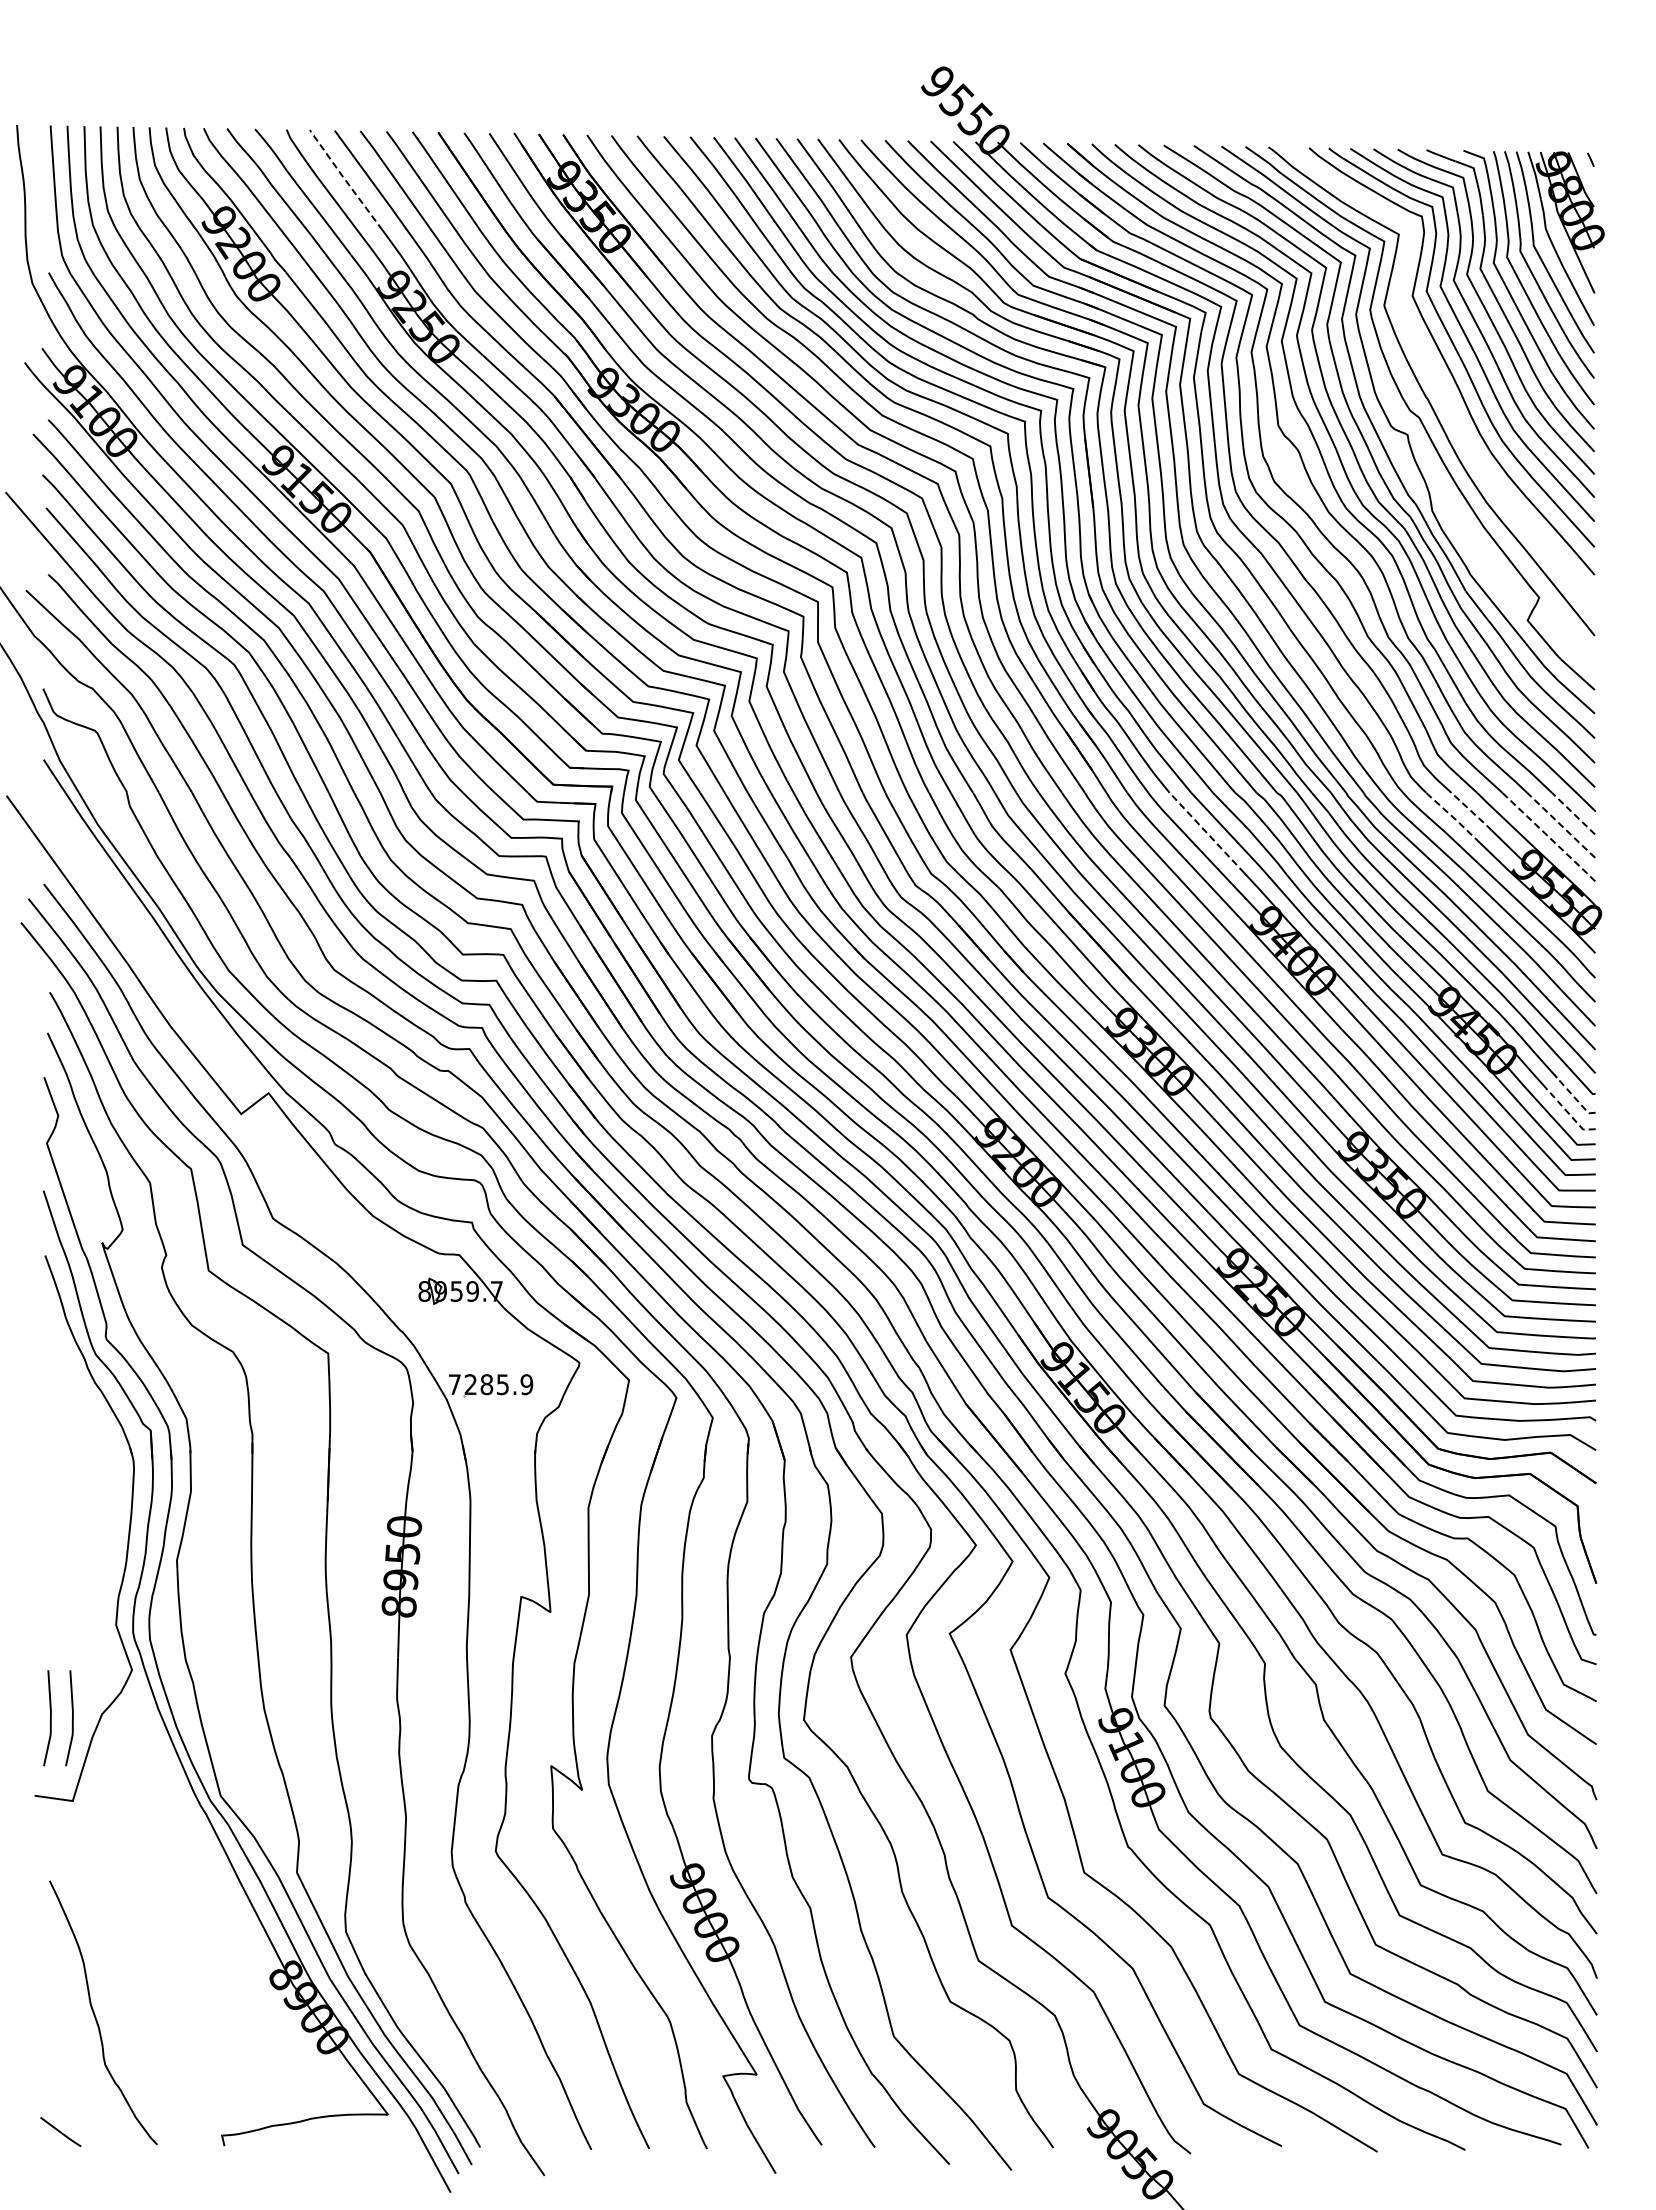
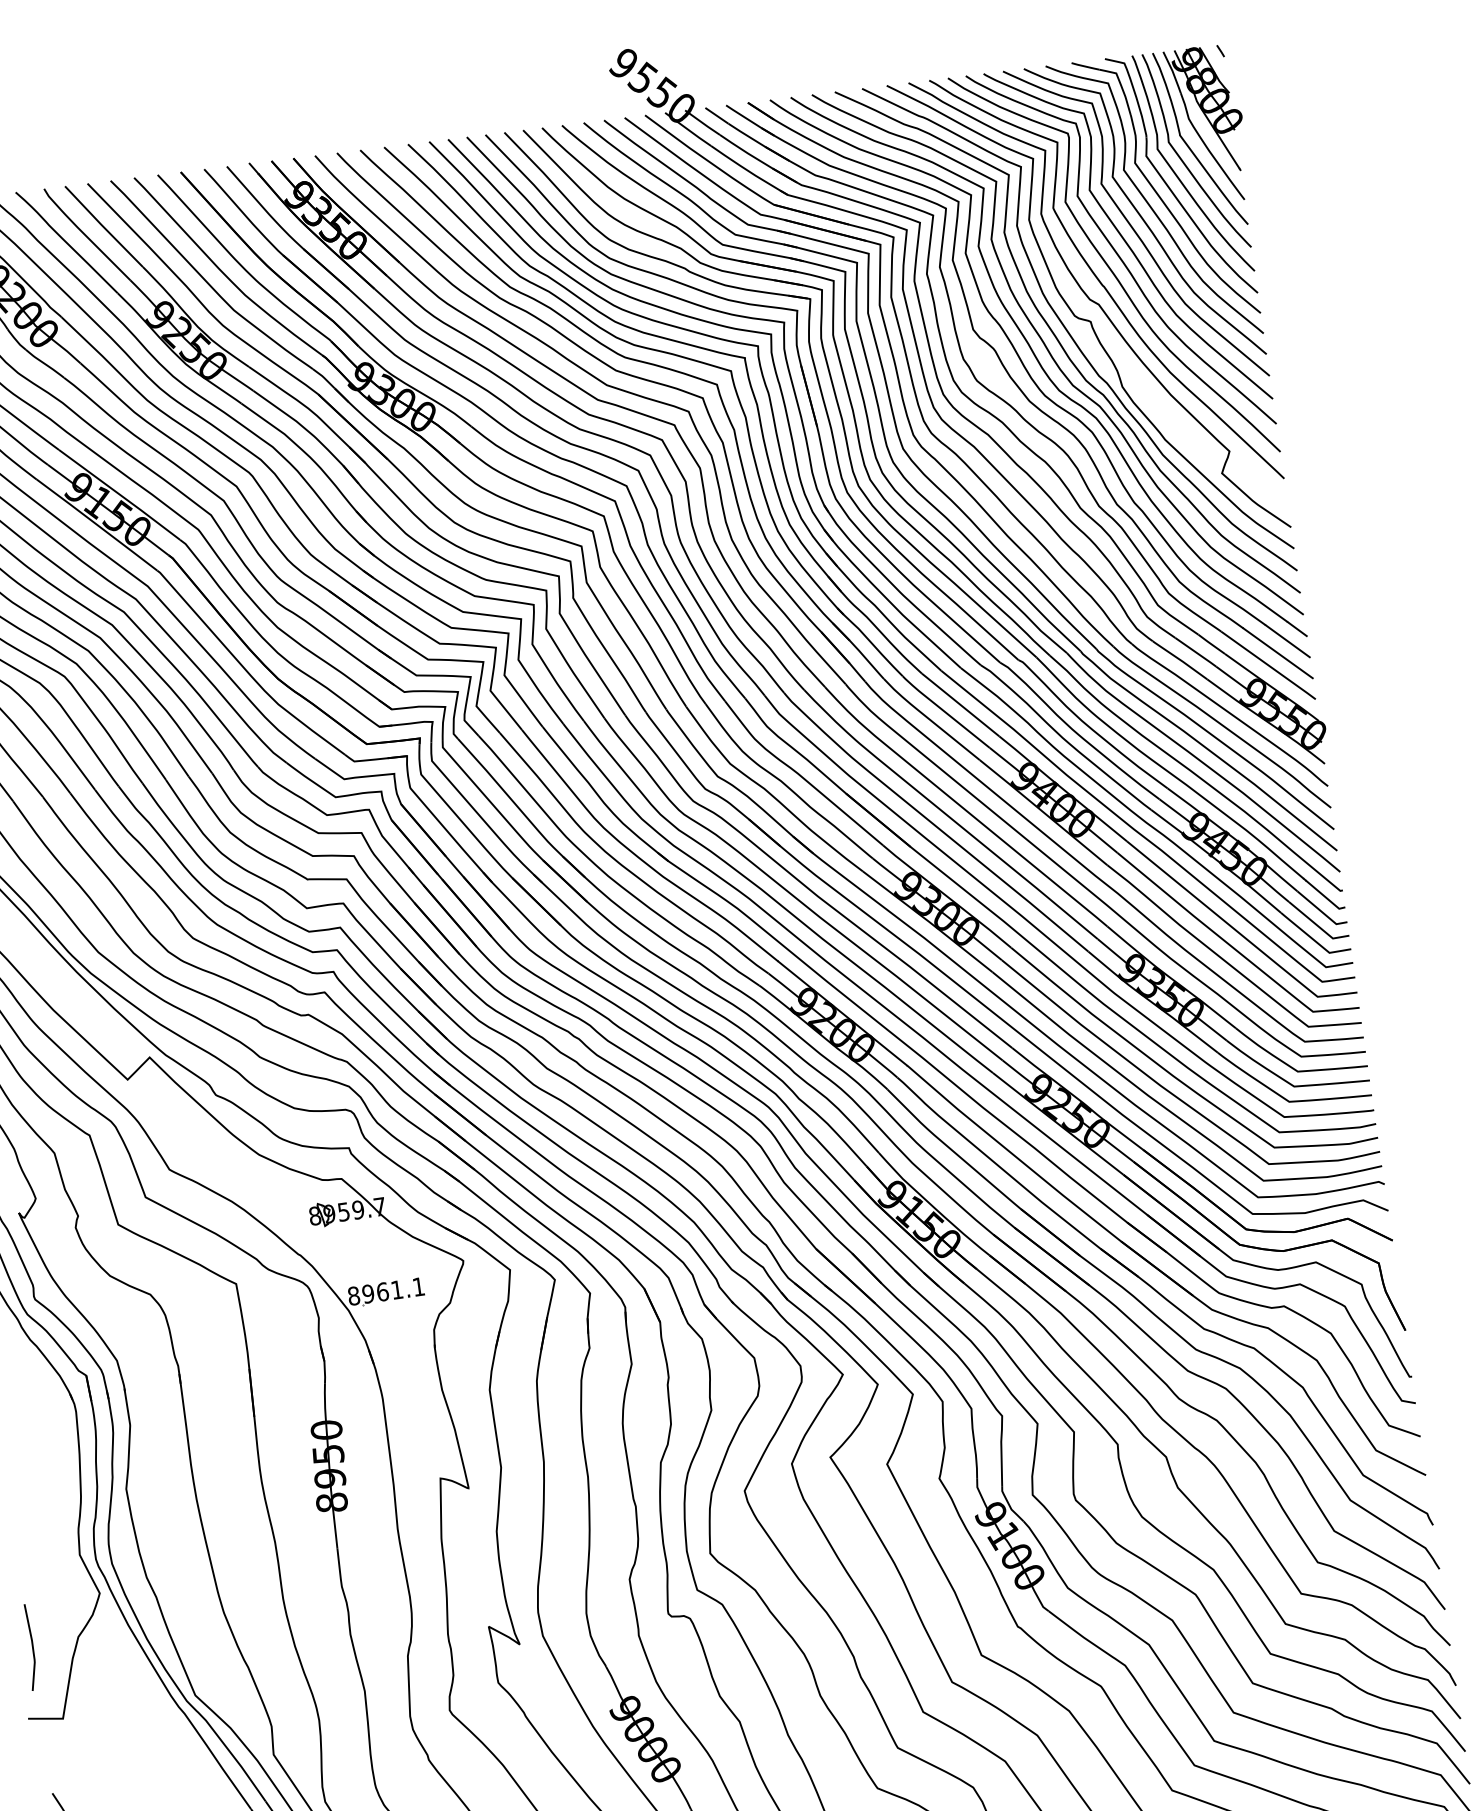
line: (344, 179) -> (102, 226), dashed -> solid
curve: (1437, 379) -> (1110, 268), added
line: (1471, 811) -> (1195, 652), dashed -> solid
line: (1573, 813) -> (1287, 641), dashed -> solid
line: (1453, 817) -> (1180, 659), dashed -> solid
line: (1561, 825) -> (1278, 653), dashed -> solid
line: (1206, 832) -> (960, 704), dashed -> solid
line: (1549, 837) -> (1269, 665), dashed -> solid
line: (1574, 1097) -> (1324, 896), dashed -> solid
line: (1568, 1113) -> (1321, 911), dashed -> solid
text: (490, 1384) -> (385, 1291), 7285.9 -> 8961.1
curve: (72, 1718) -> (52, 1644), removed

